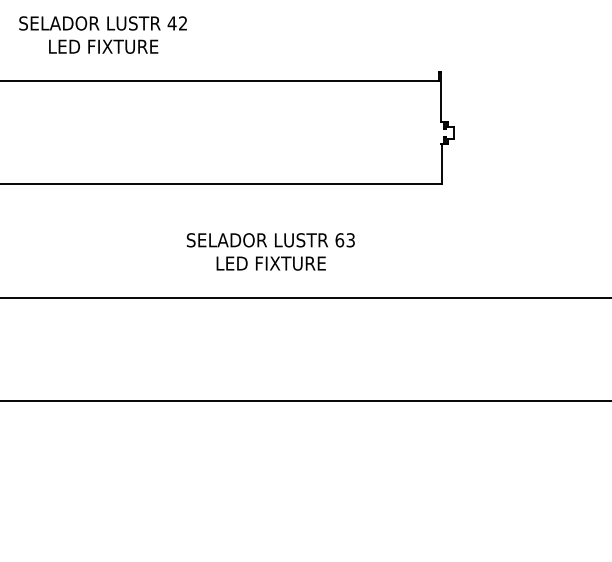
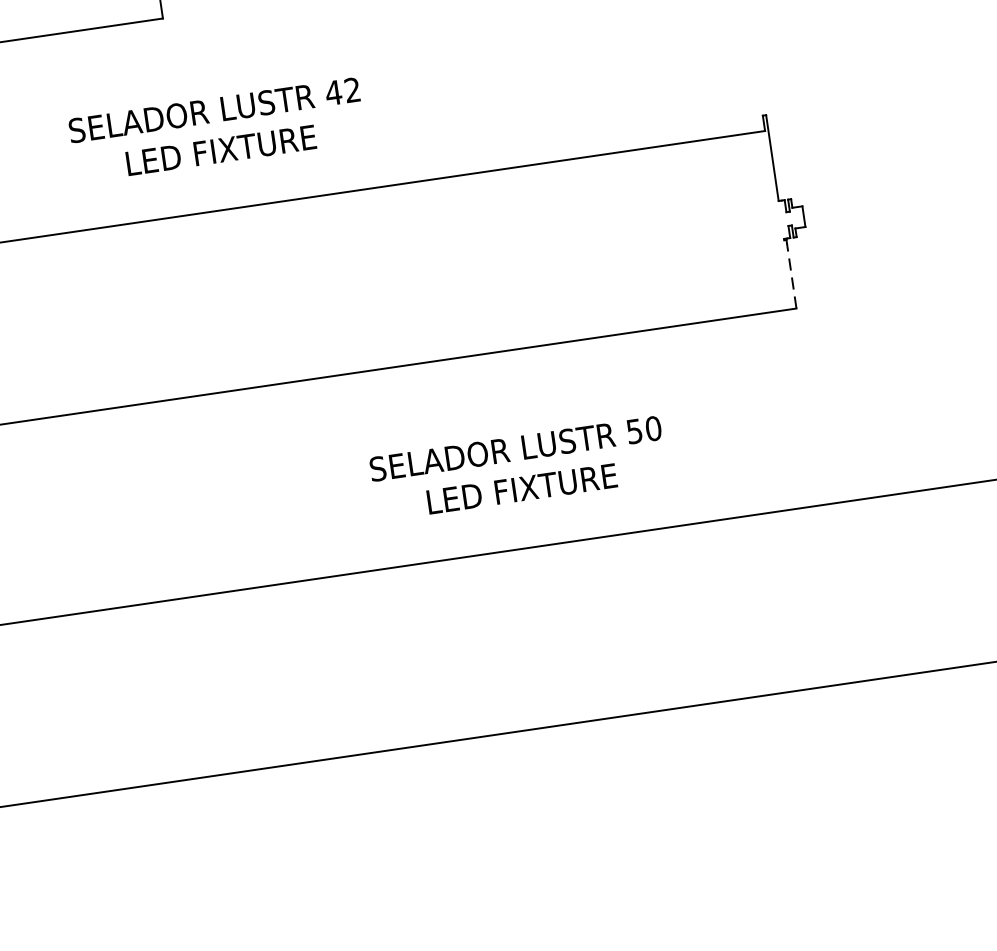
text: (102, 34) -> (216, 129), moved
line: (441, 165) -> (791, 276), solid -> dashed
text: (345, 240) -> (644, 430), 63 -> 50

